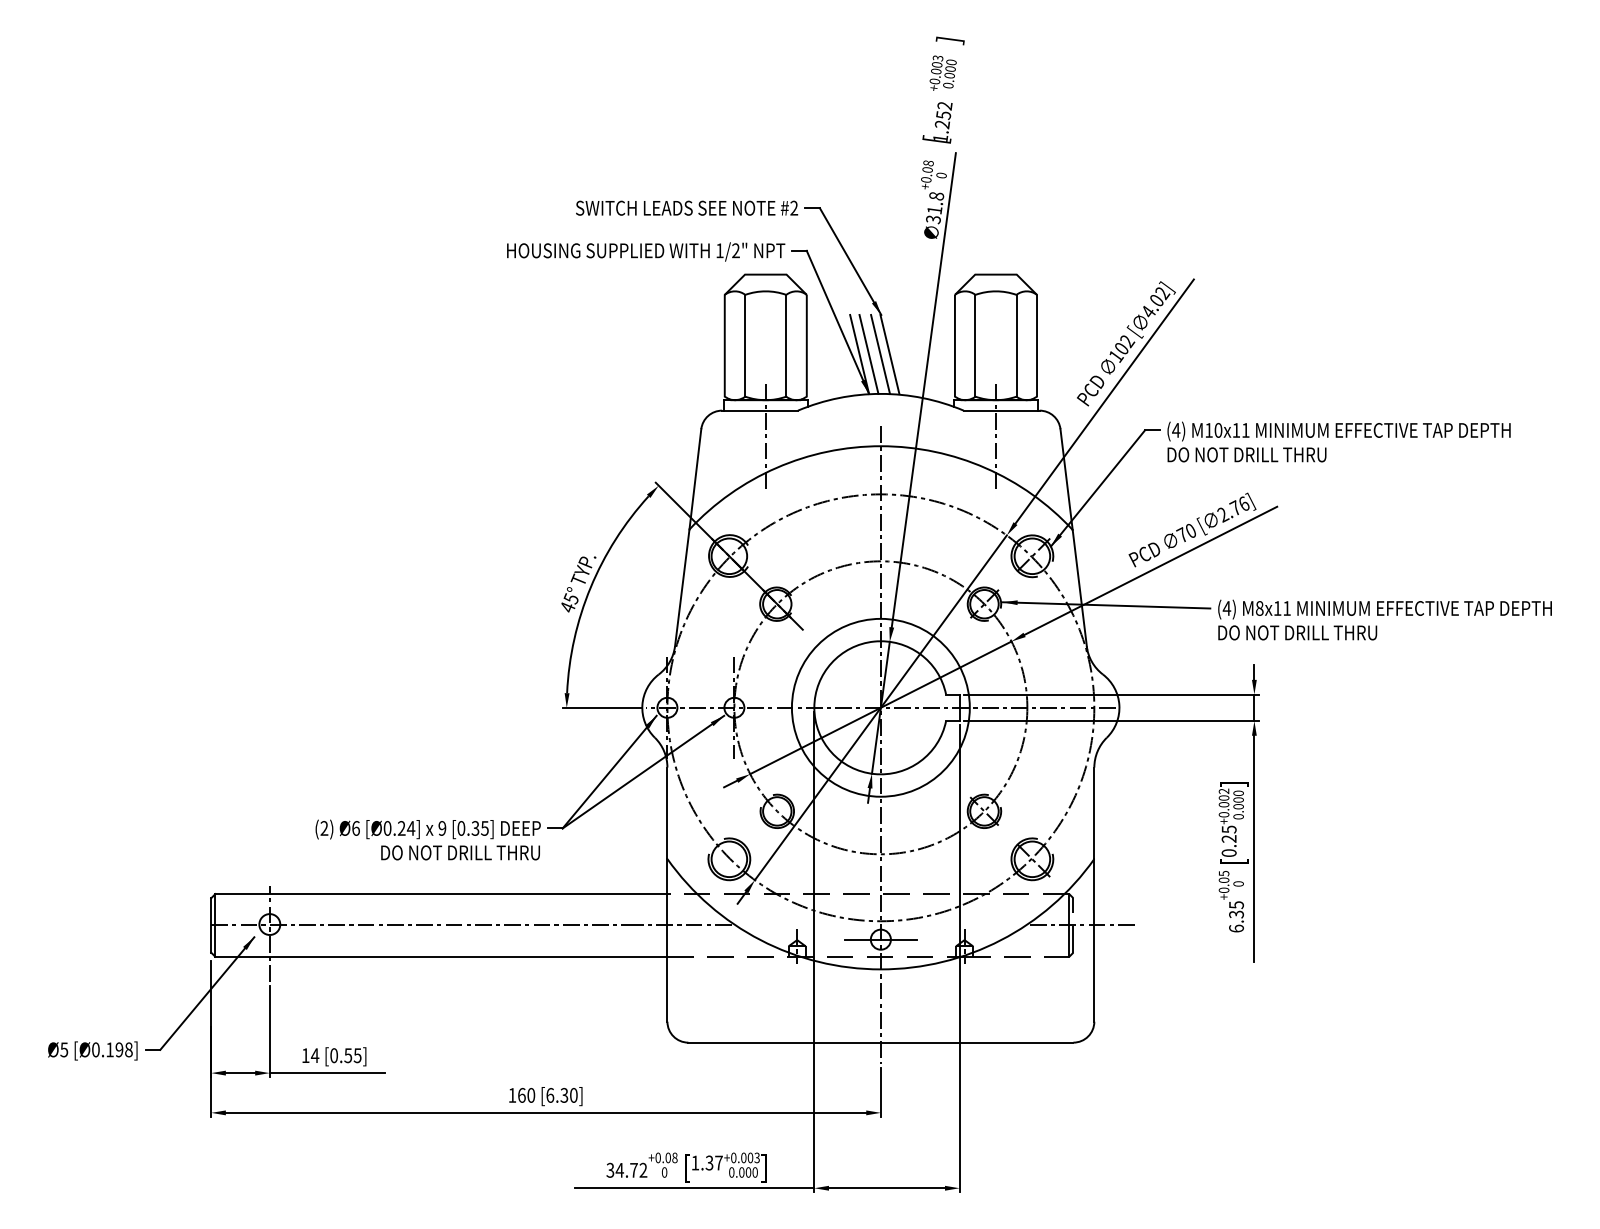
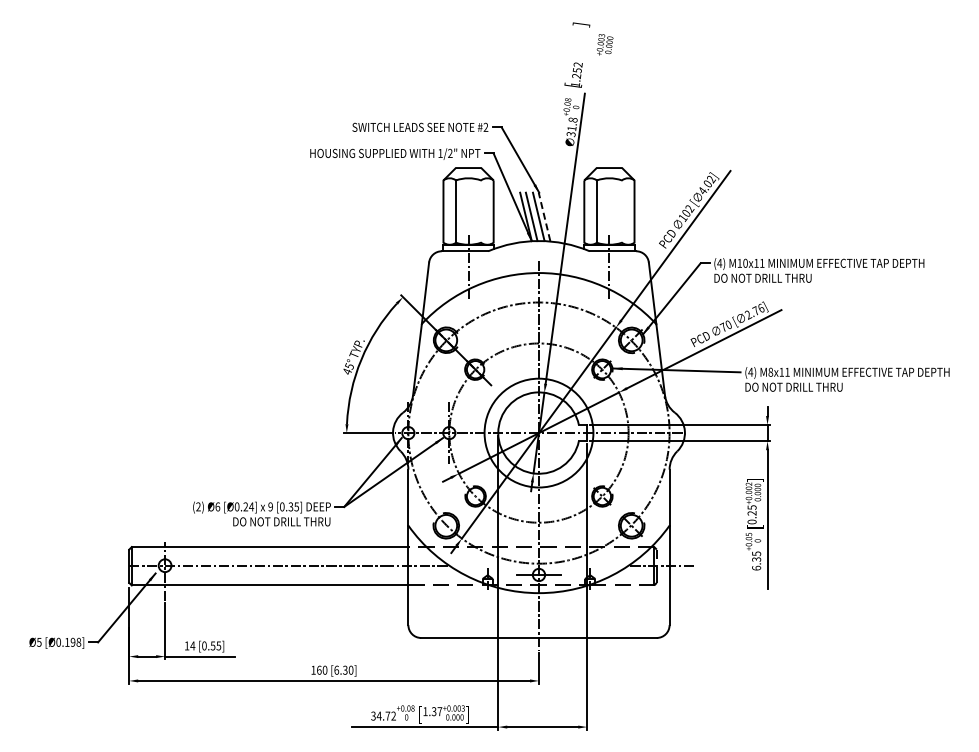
text: (942, 72) -> (604, 44), moved
line: (786, 345) -> (481, 211), removed
line: (1015, 345) -> (621, 211), removed
line: (889, 353) -> (544, 216), solid -> dashed

